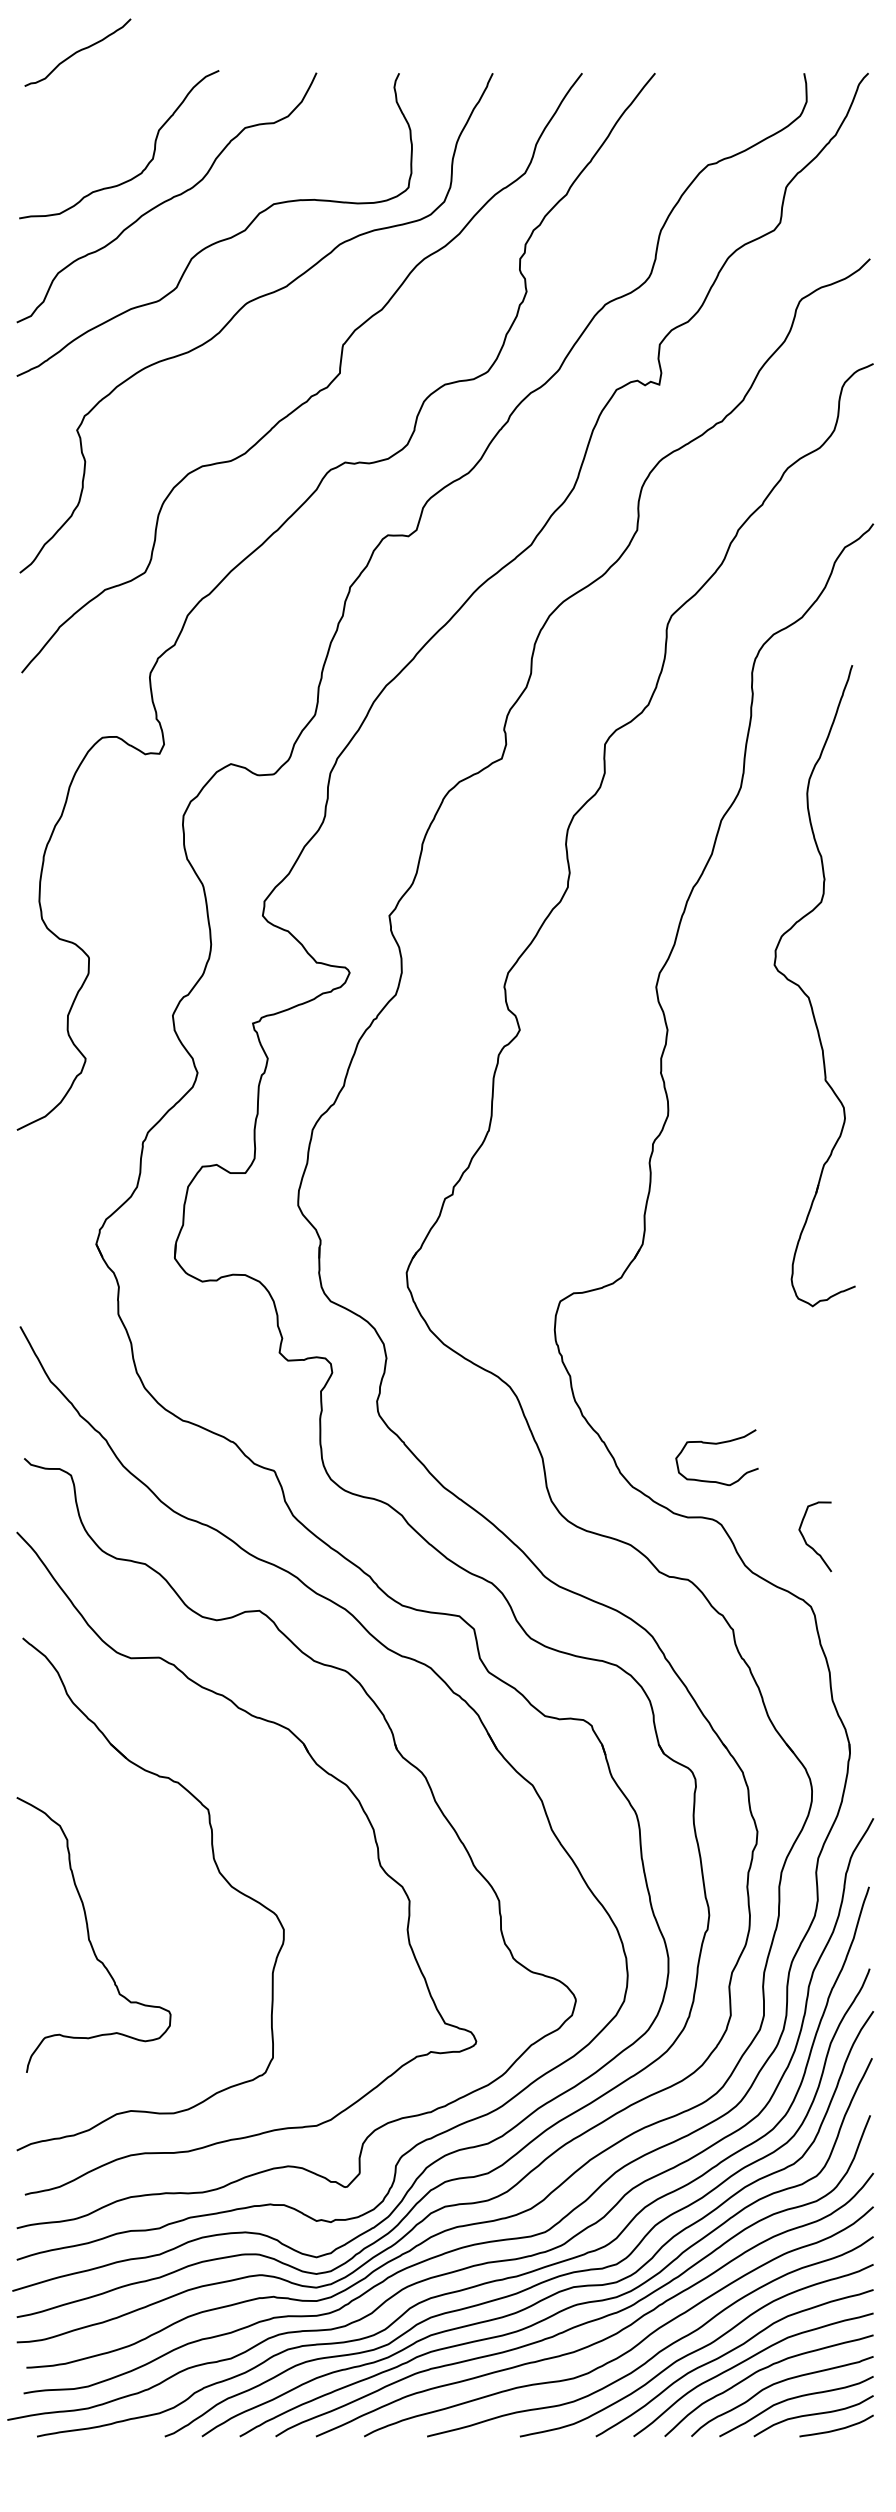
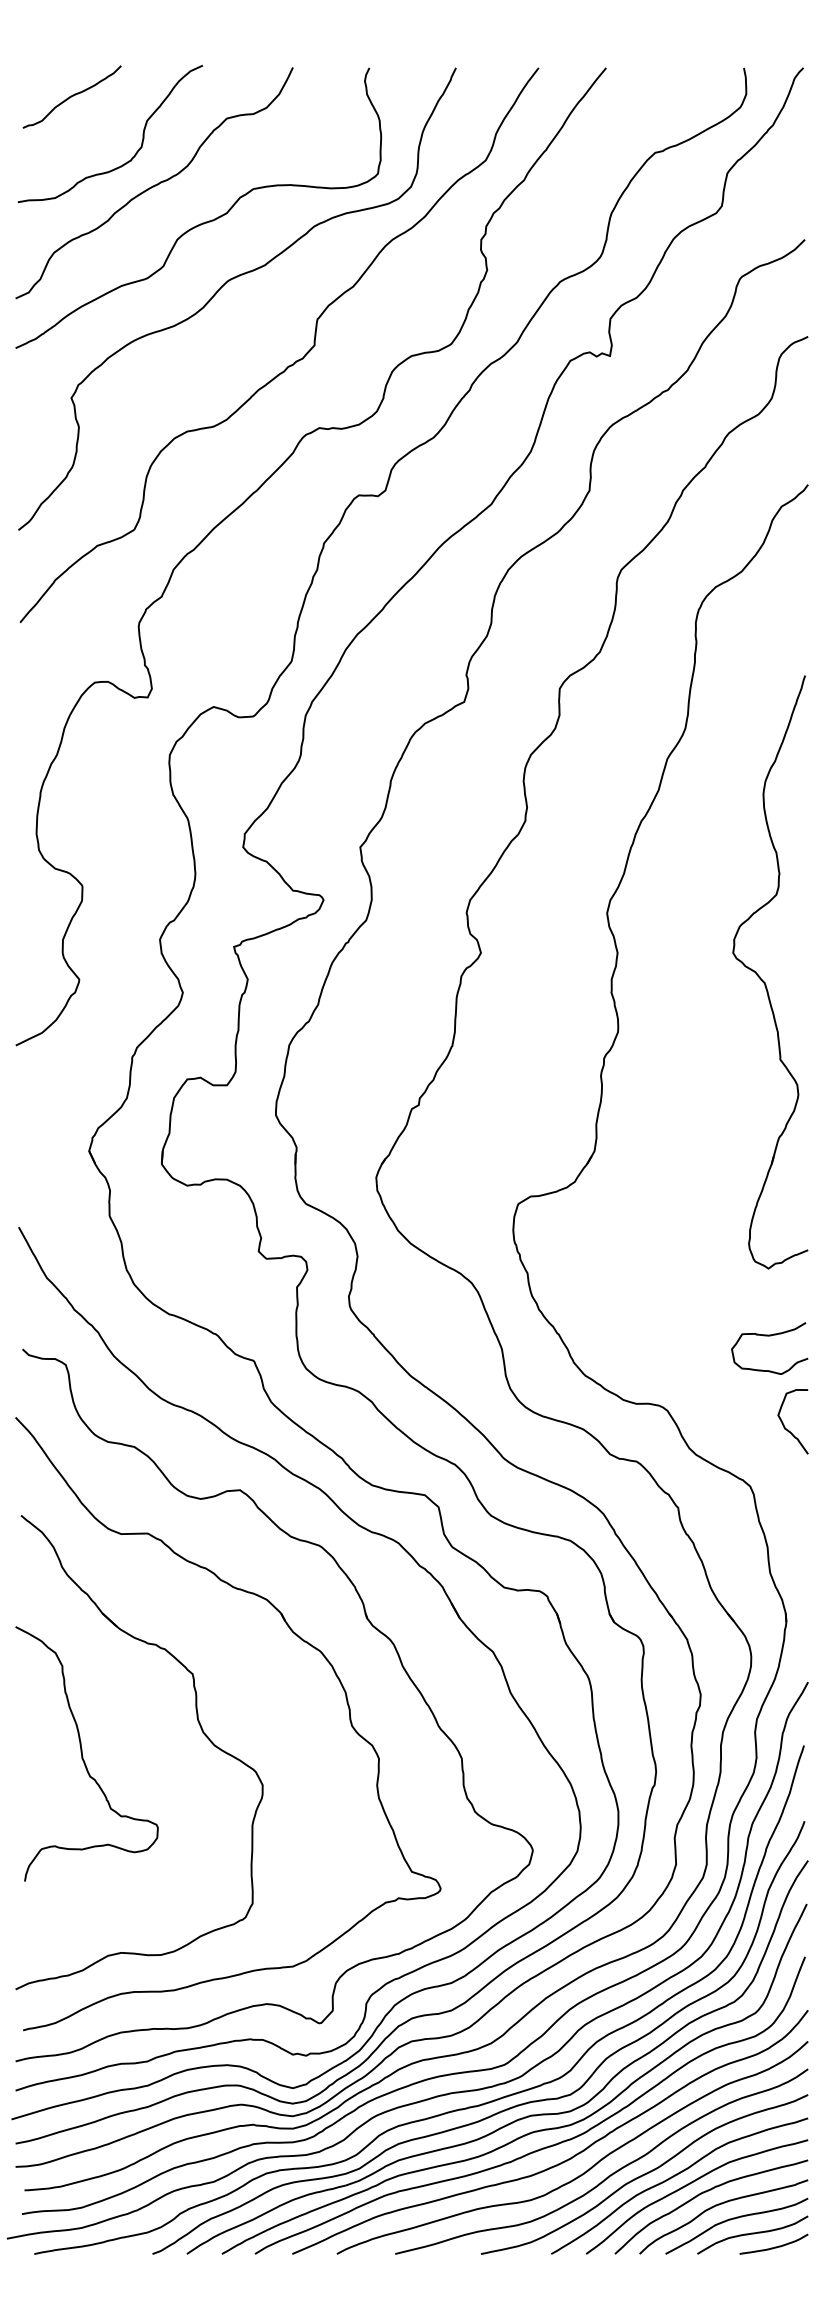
curve: (77, 52) -> (71, 96), moved
part: (806, 993) -> (762, 979), moved
curve: (716, 1444) -> (769, 1336), moved
curve: (806, 1541) -> (784, 1426), moved
curve: (89, 1934) -> (82, 1753), moved

